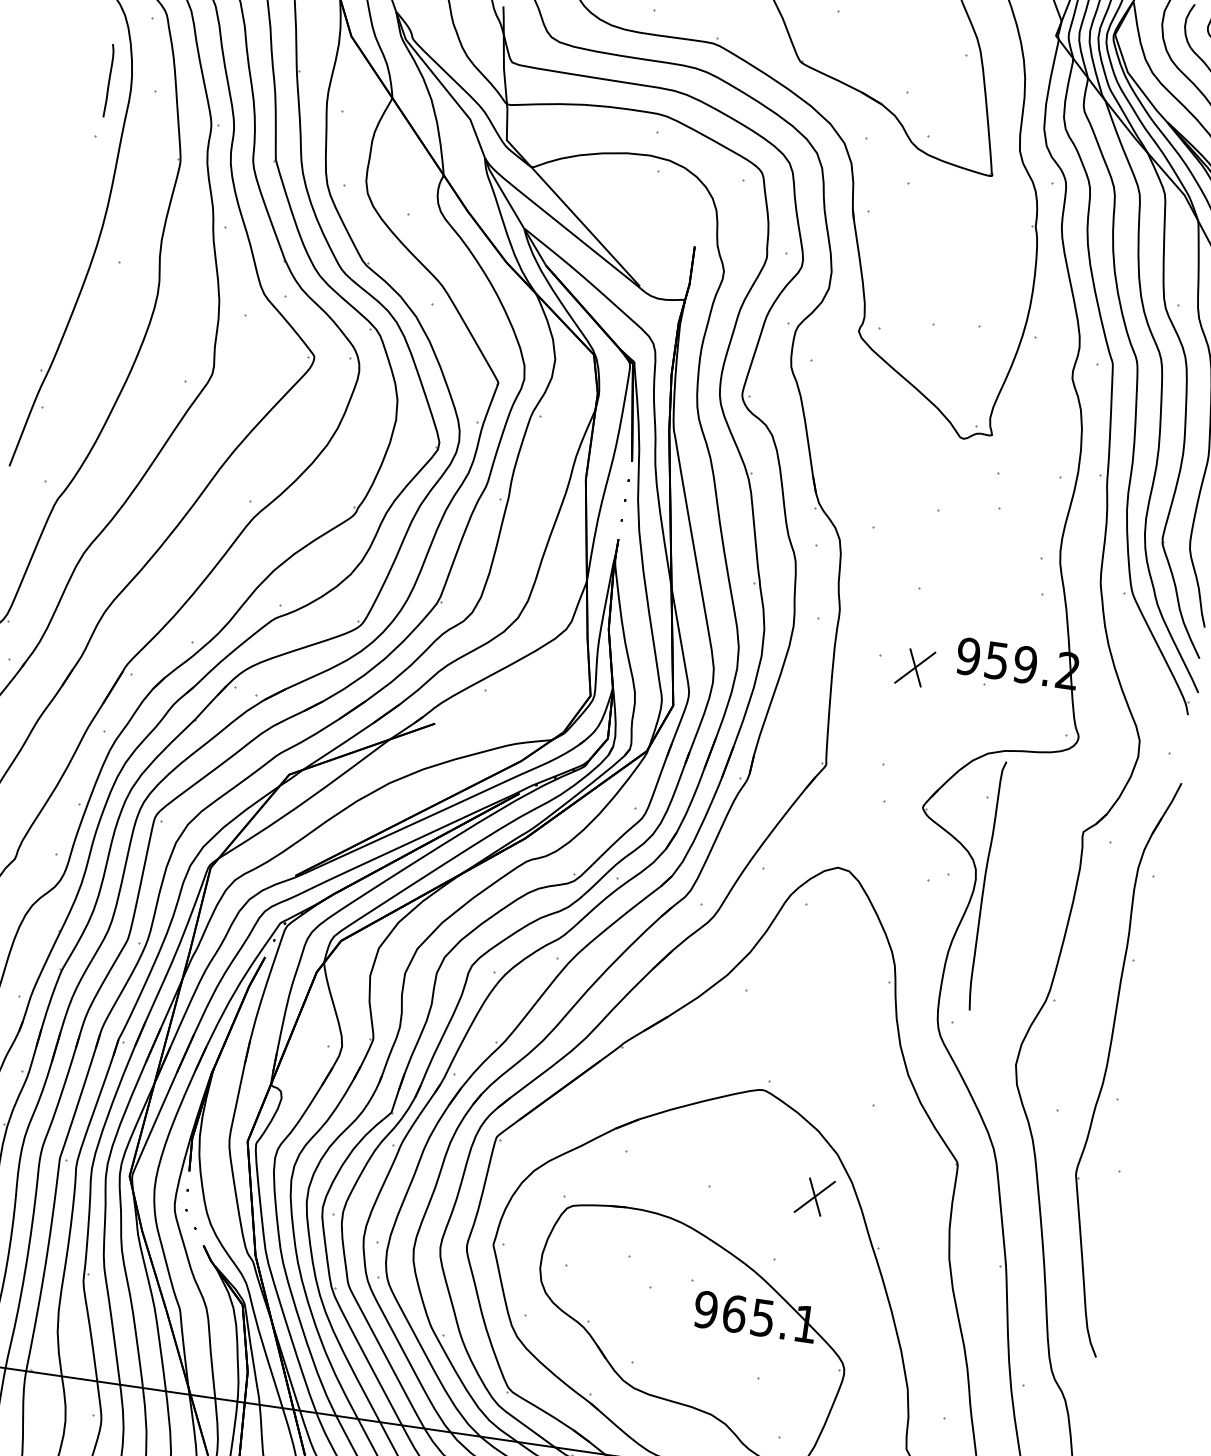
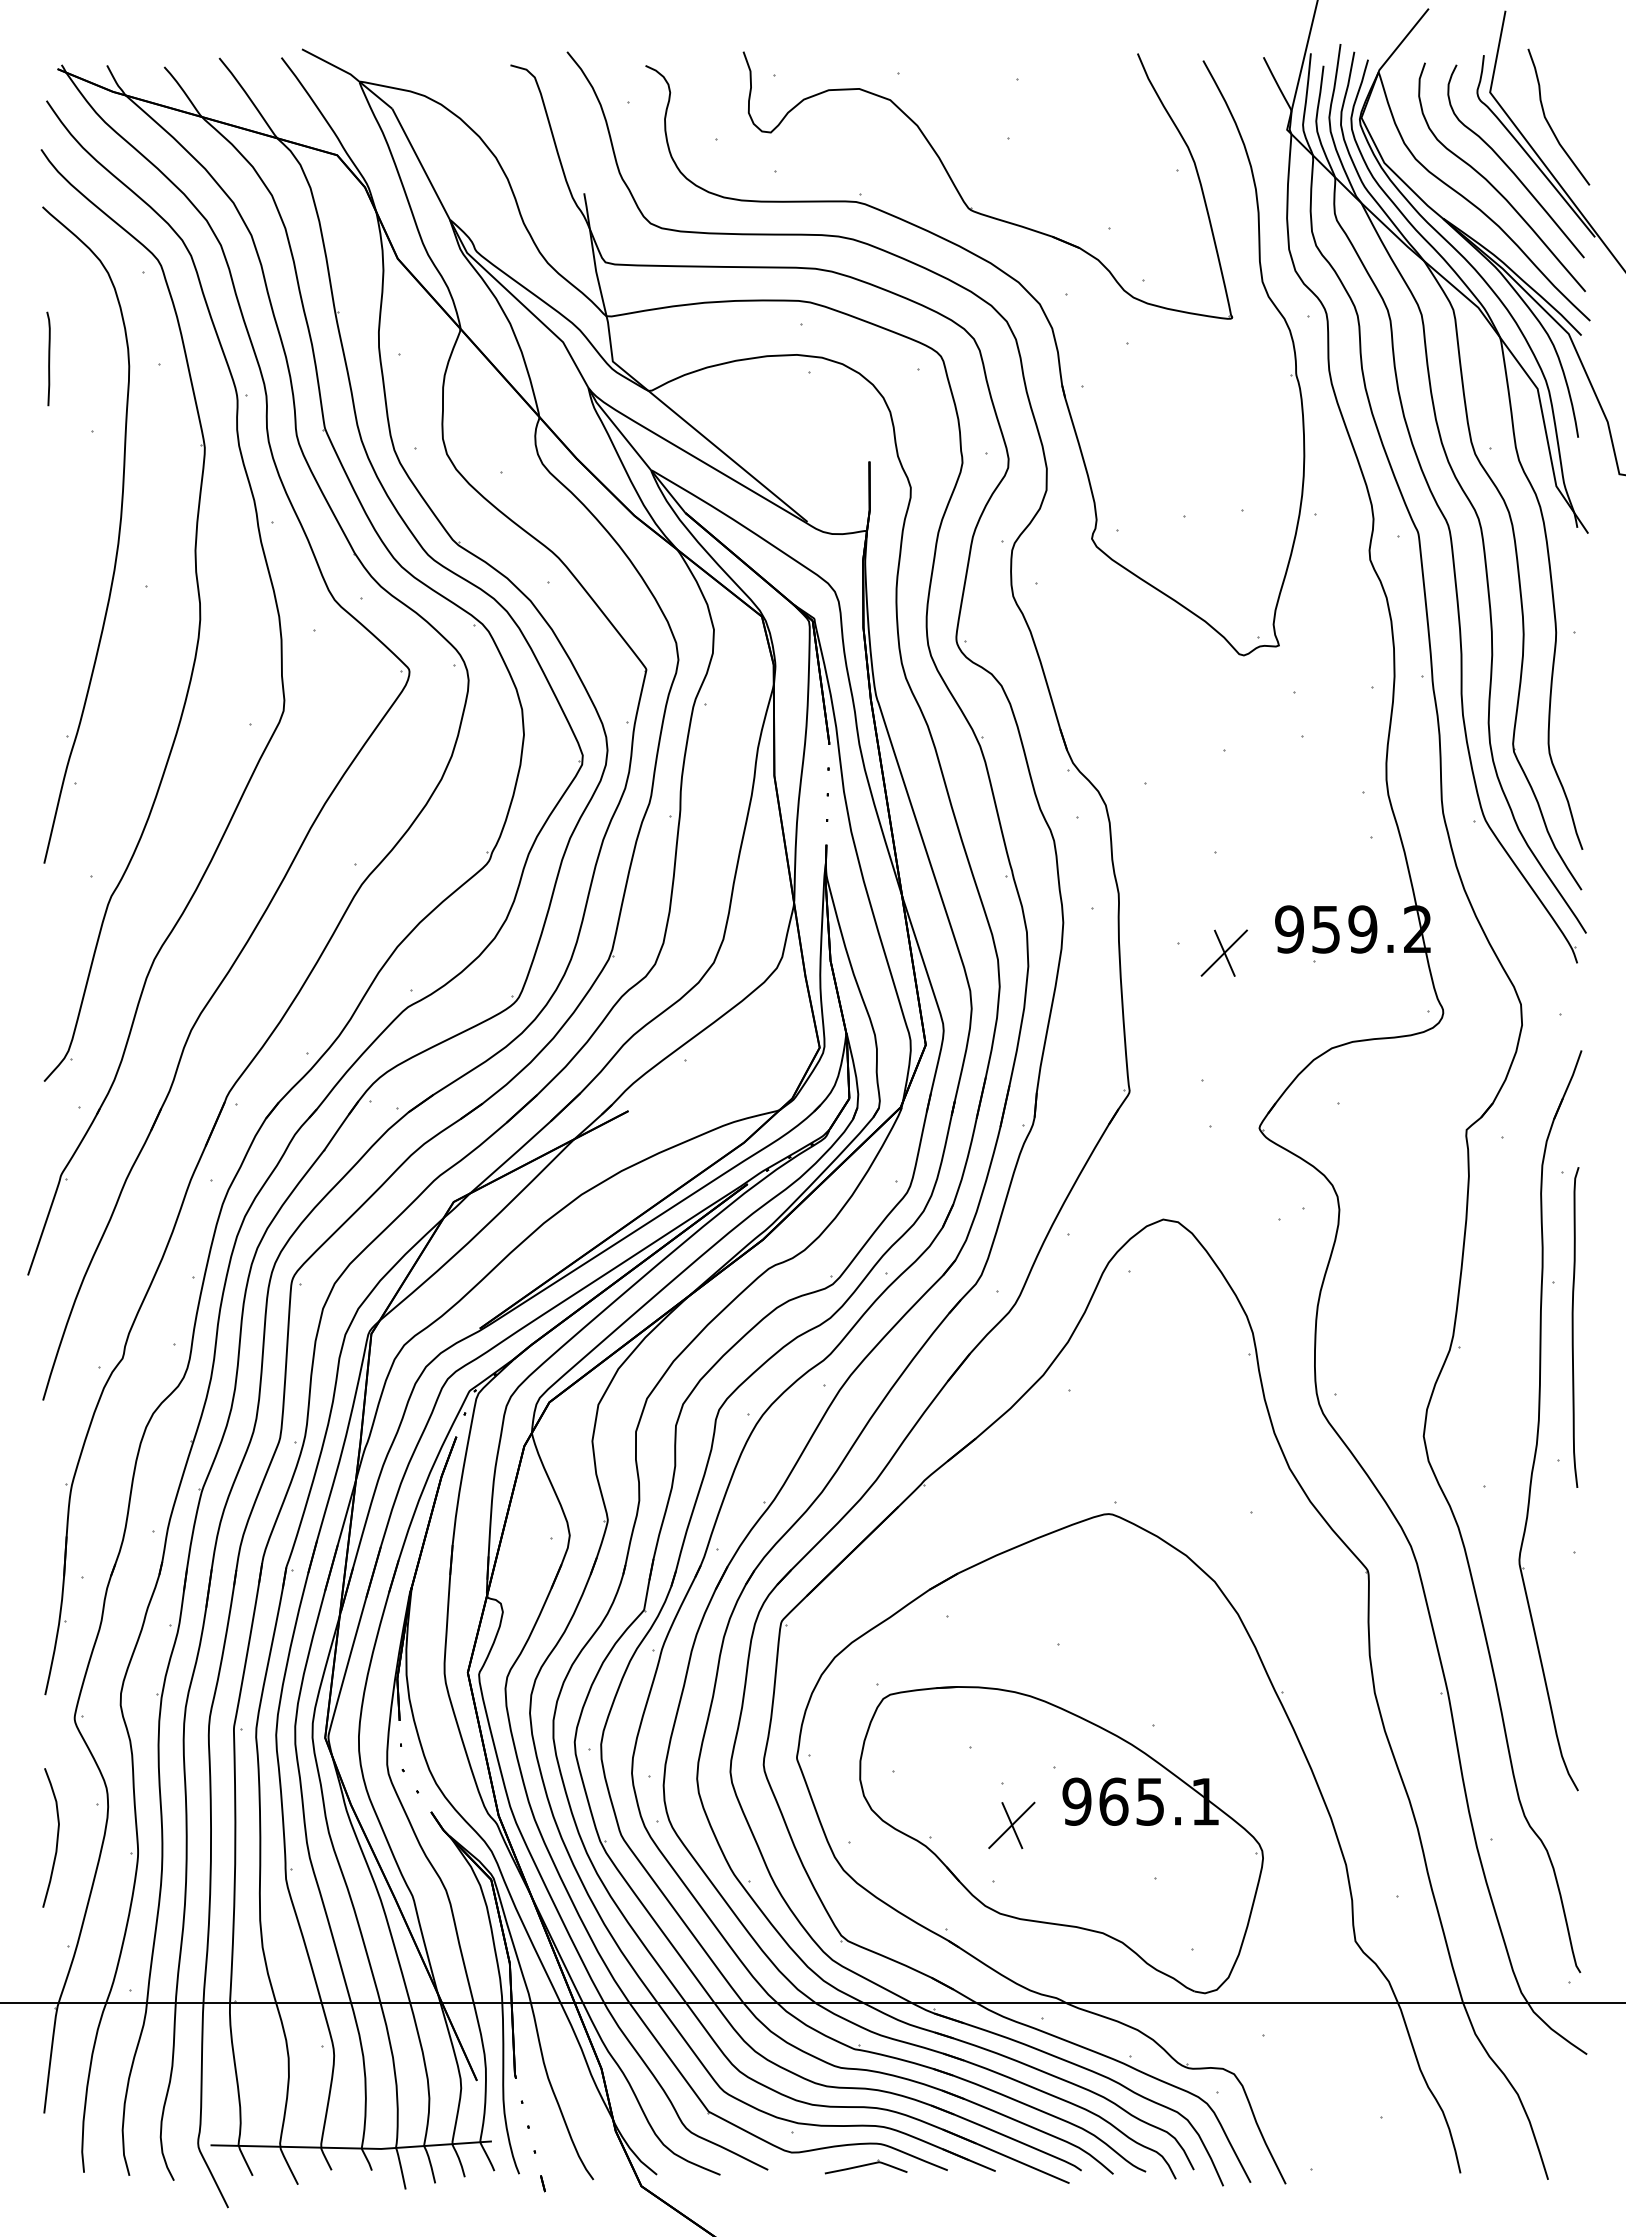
curve: (108, 80) -> (48, 358), moved
curve: (984, 885) -> (1573, 1327), moved
part: (814, 1196) -> (1011, 1825), moved

